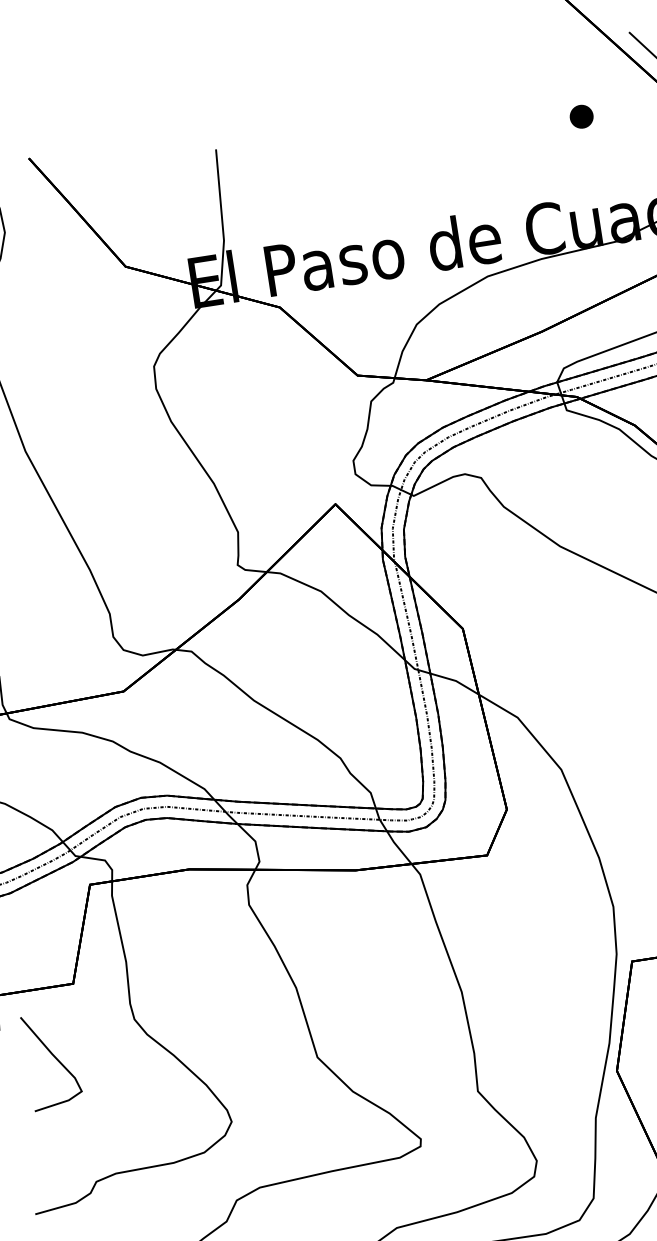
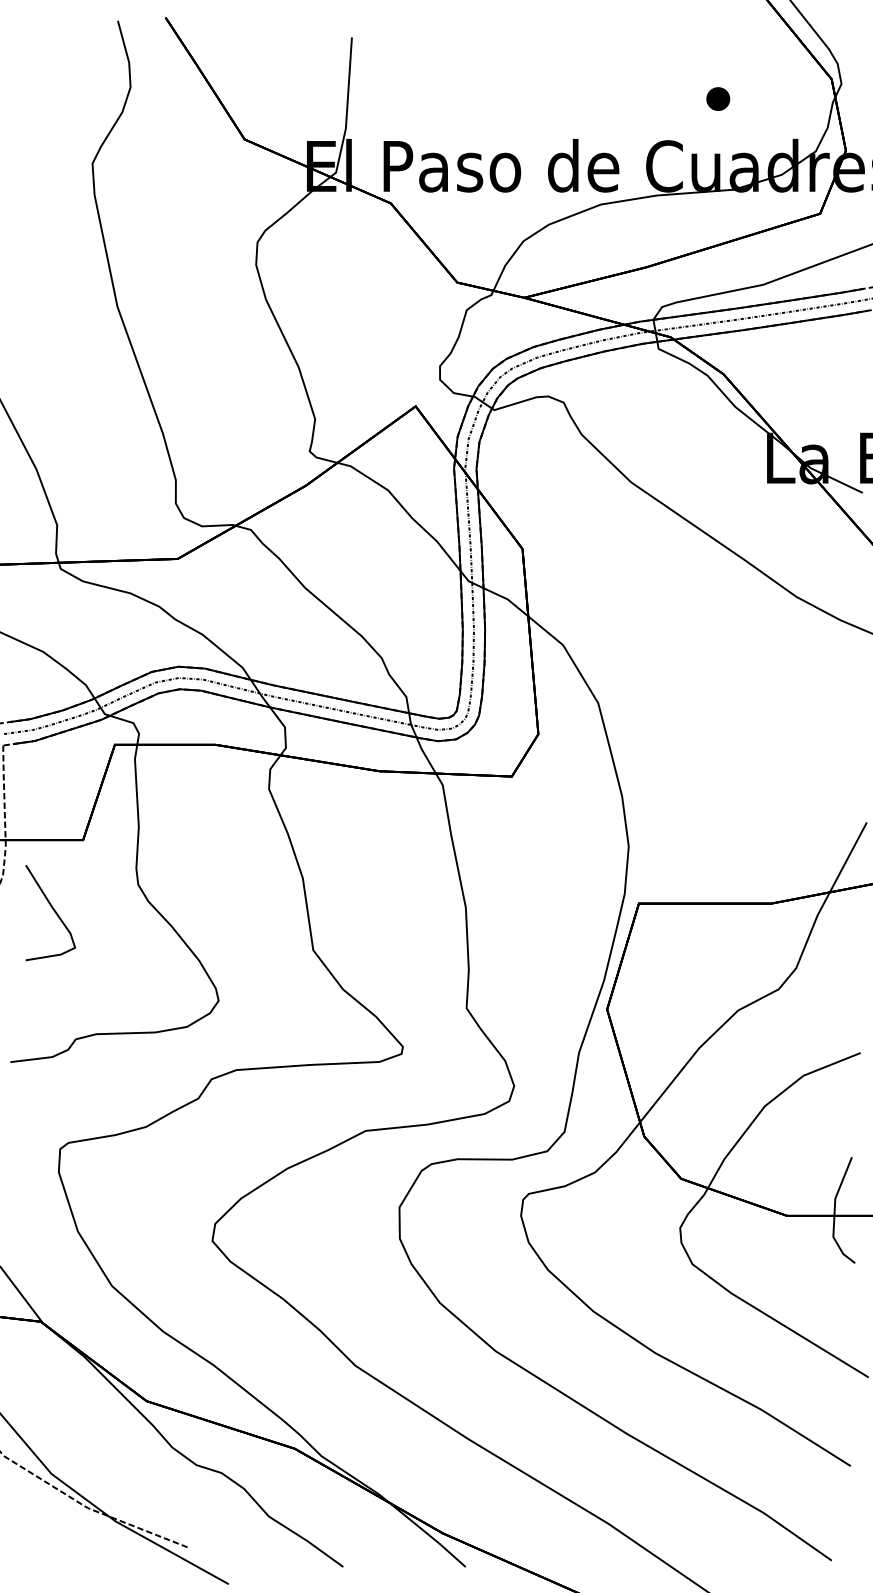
part: (581, 116) -> (718, 98), moved

